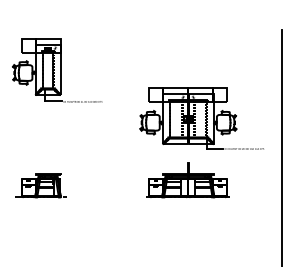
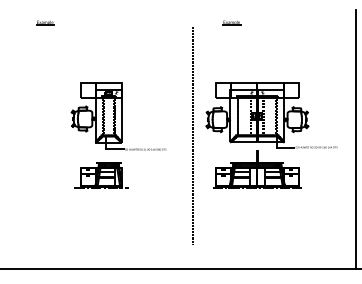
part: (163, 41) -> (231, 22), added
part: (57, 70) -> (118, 116), moved
part: (201, 118) -> (271, 115), moved
line: (127, 148) -> (192, 135), added

